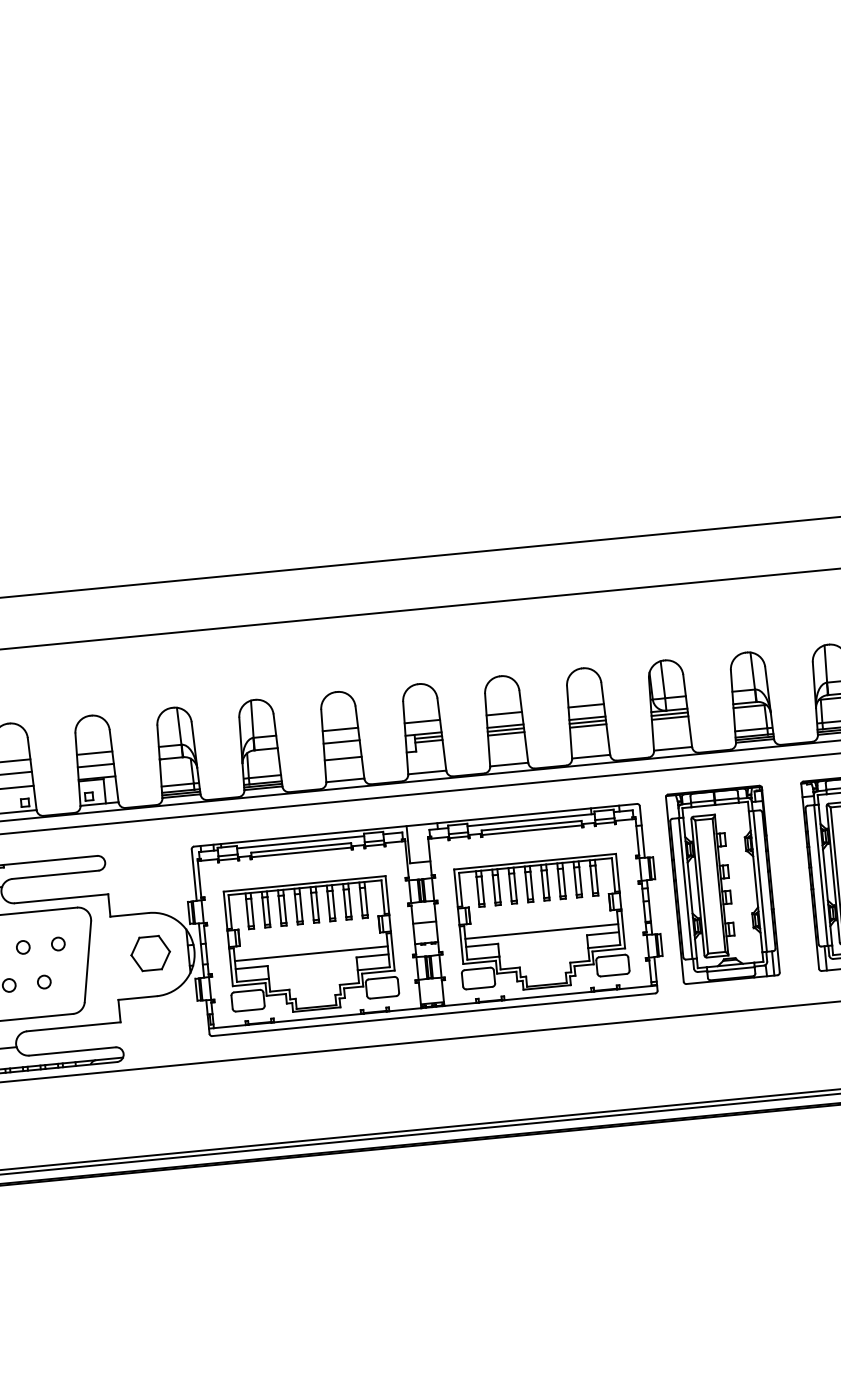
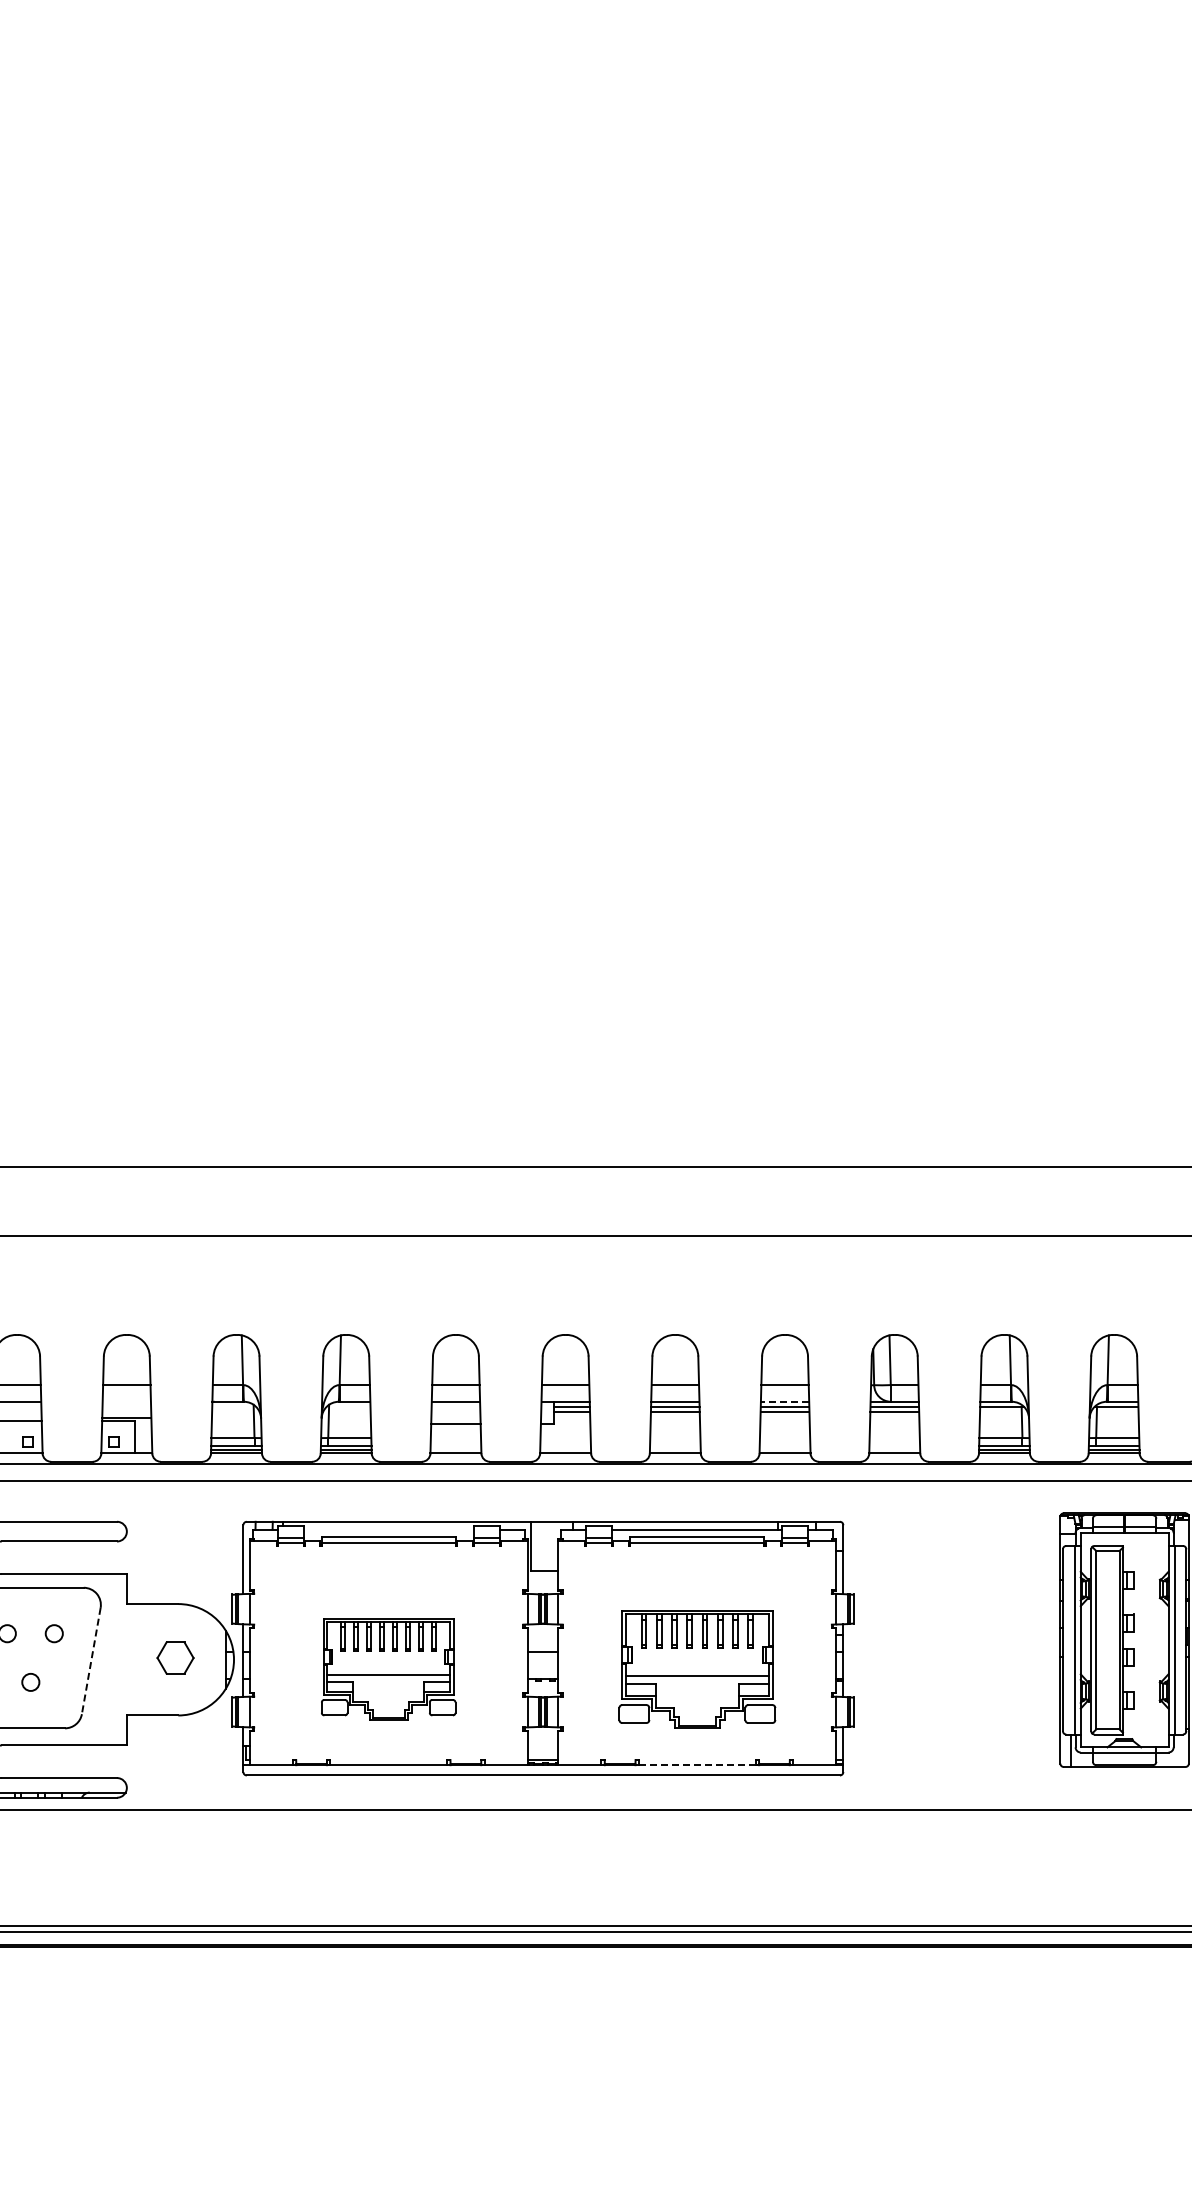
line: (587, 718) -> (784, 1401), solid -> dashed
line: (95, 765) -> (126, 1401), removed
line: (300, 842) -> (388, 1529), removed
part: (722, 884) -> (943, 1639), removed
part: (541, 924) -> (697, 1669), size x0.7
part: (310, 946) -> (388, 1669), size x0.6
part: (150, 953) -> (175, 1657), size x0.7
line: (88, 962) -> (91, 1661), solid -> dashed
line: (547, 996) -> (696, 1765), solid -> dashed

